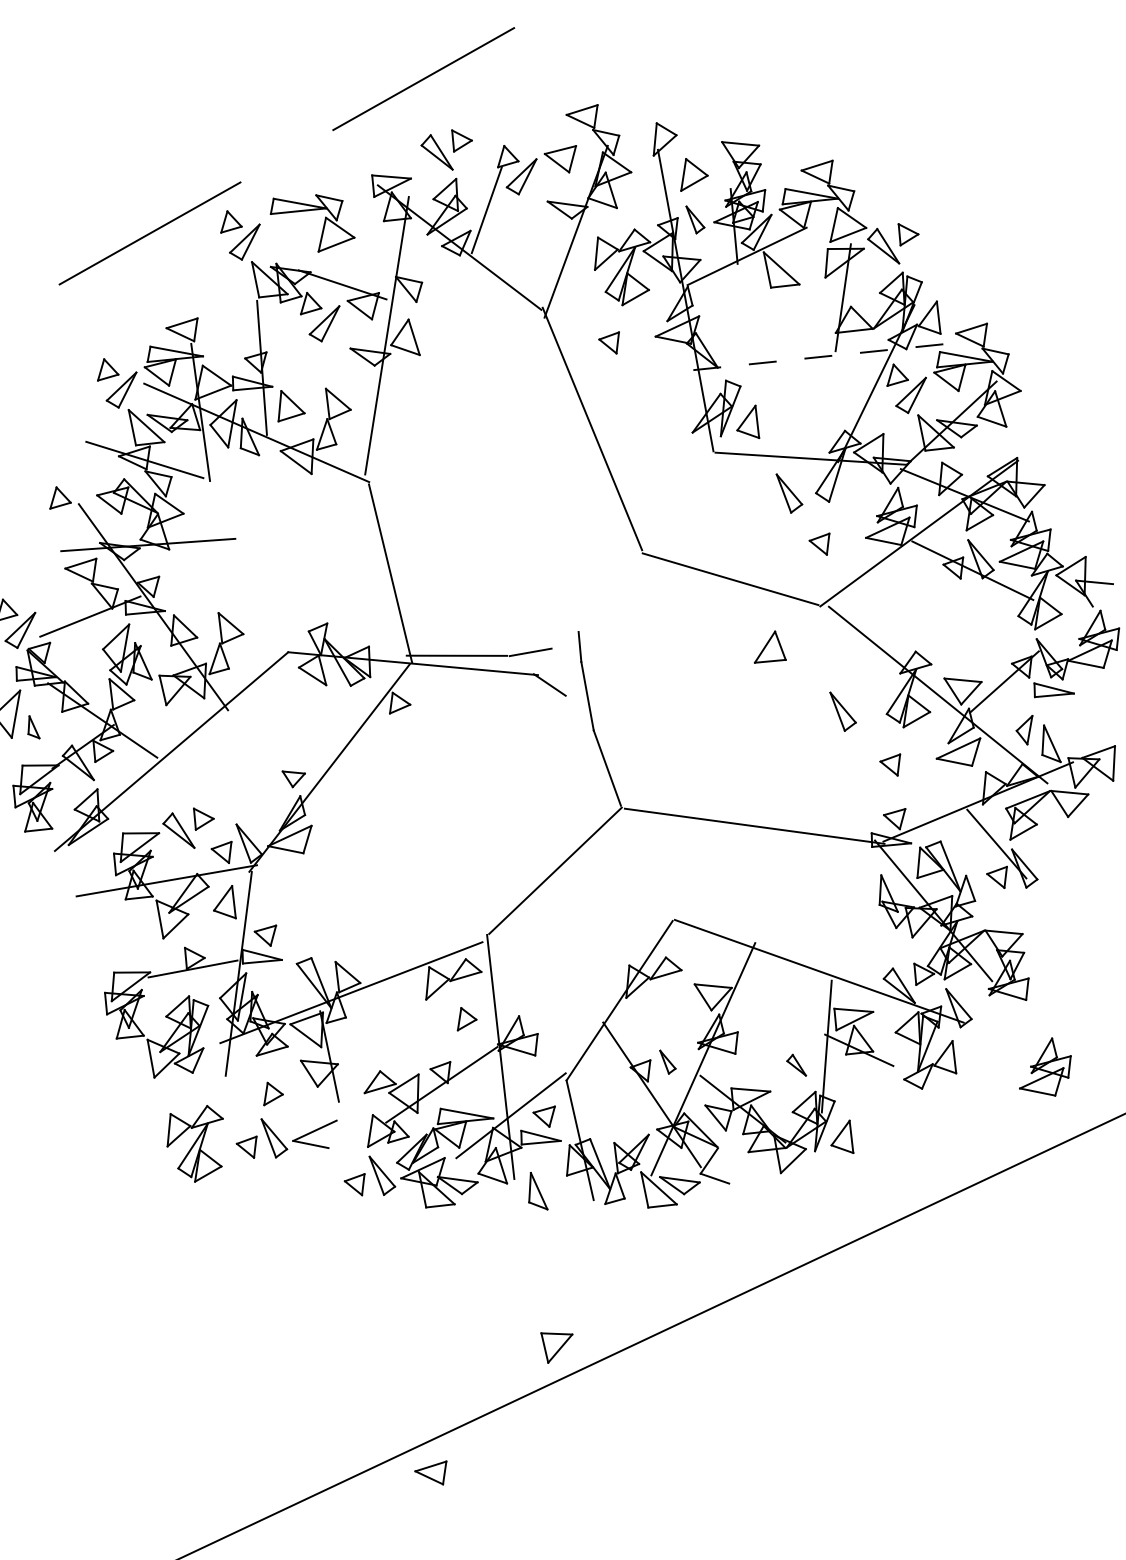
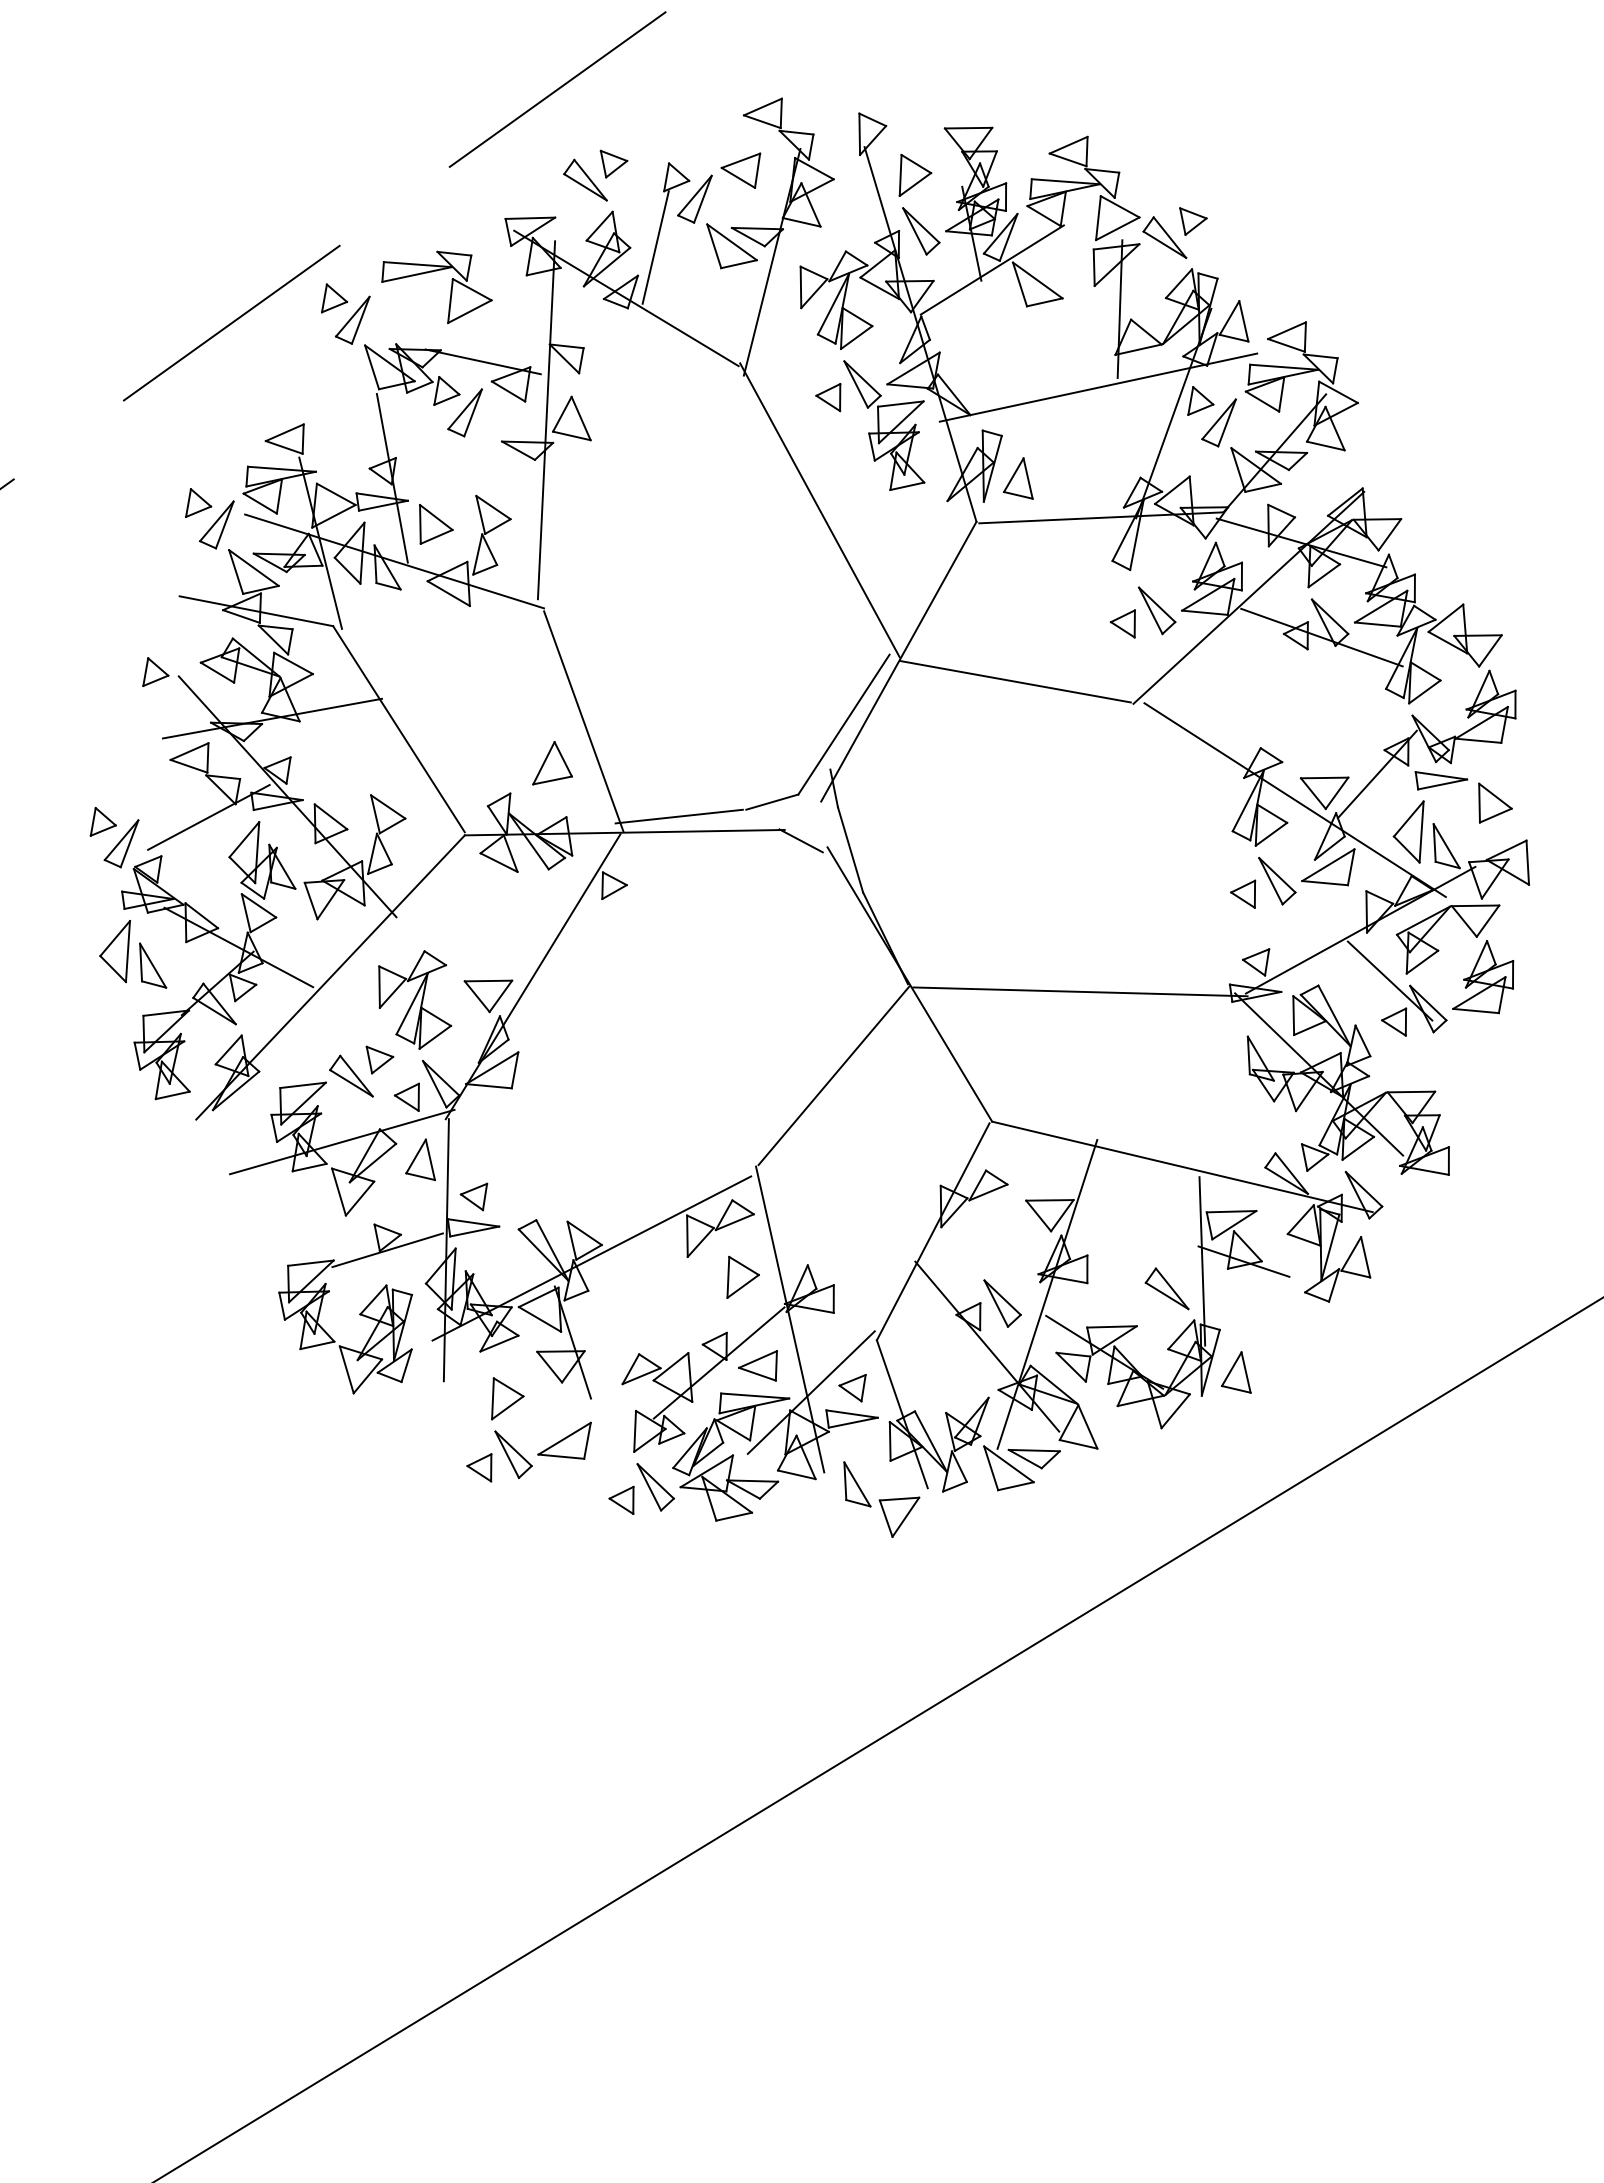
part: (545, 216) -> (731, 246), added
part: (695, 220) -> (921, 231), size x1.43
line: (819, 356) -> (1098, 387), dashed -> solid
part: (649, 368) -> (884, 425), added
part: (788, 493) -> (1156, 610), moved
line: (640, 553) -> (898, 661), added
line: (245, 564) -> (398, 729), added
line: (1103, 595) -> (1490, 650), added
line: (592, 597) -> (843, 724), added
part: (771, 648) -> (552, 763), moved
part: (842, 711) -> (1277, 880), moved
part: (1094, 713) -> (1495, 802), added
part: (34, 727) -> (153, 965), size x1.67
part: (1023, 729) -> (1408, 831), size x1.67
part: (293, 779) -> (488, 996), size x1.67
line: (622, 806) -> (909, 984), added
part: (467, 1019) -> (742, 1276), size x1.43
part: (667, 1062) -> (1002, 1303), size x1.67
part: (796, 1064) -> (1166, 1288), size x1.67
part: (1046, 1066) -> (1483, 977), moved
part: (273, 1094) -> (507, 1398), size x1.43
line: (332, 1134) -> (587, 1440), added
part: (196, 1142) -> (415, 999), moved
line: (723, 1165) -> (1087, 1426), added
part: (555, 1347) -> (899, 1516), moved
part: (430, 1471) -> (757, 1365), moved

